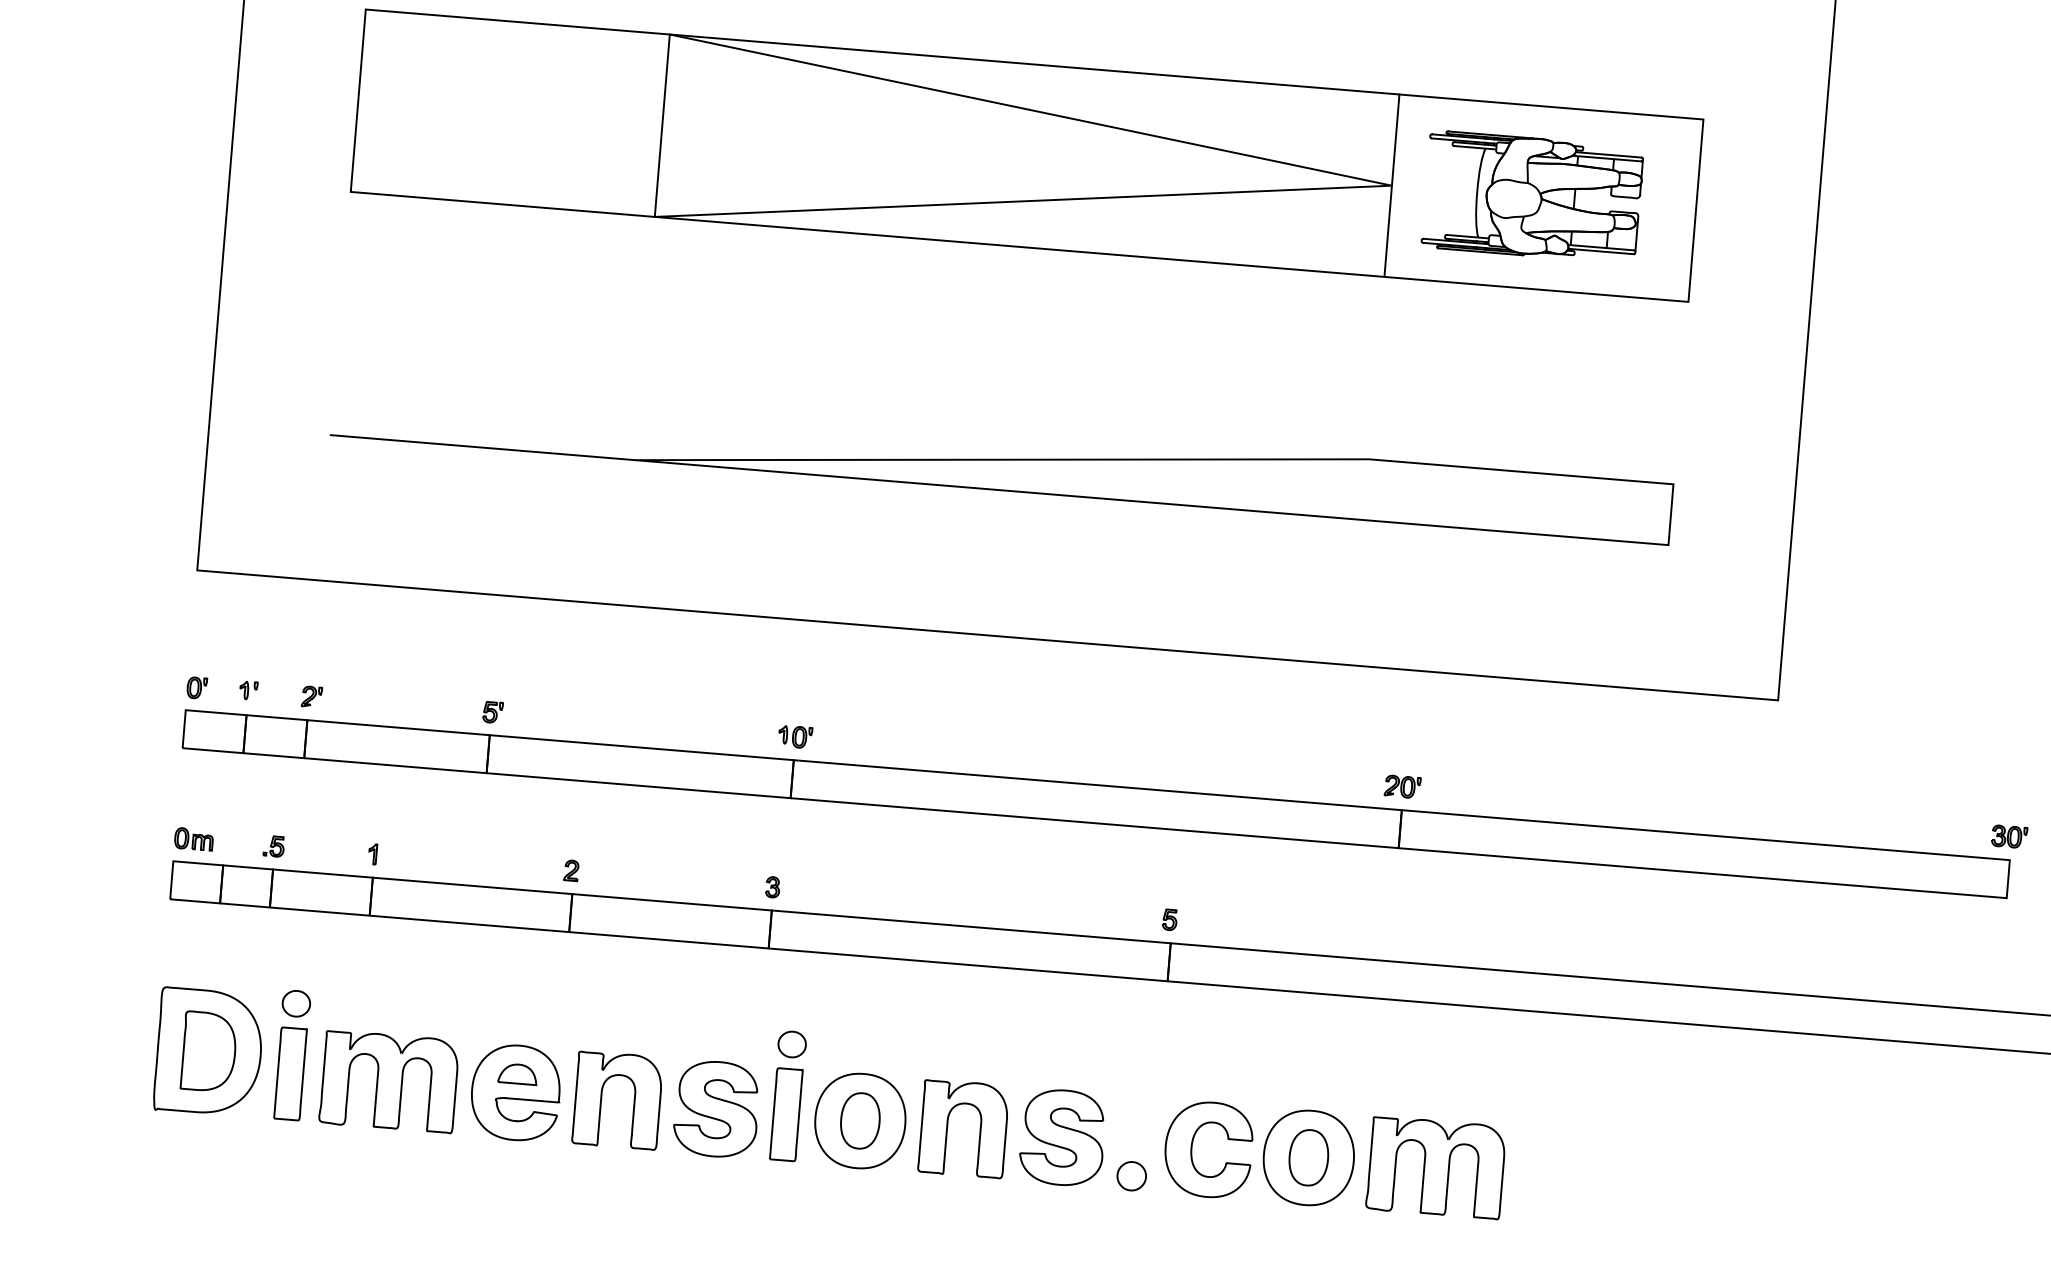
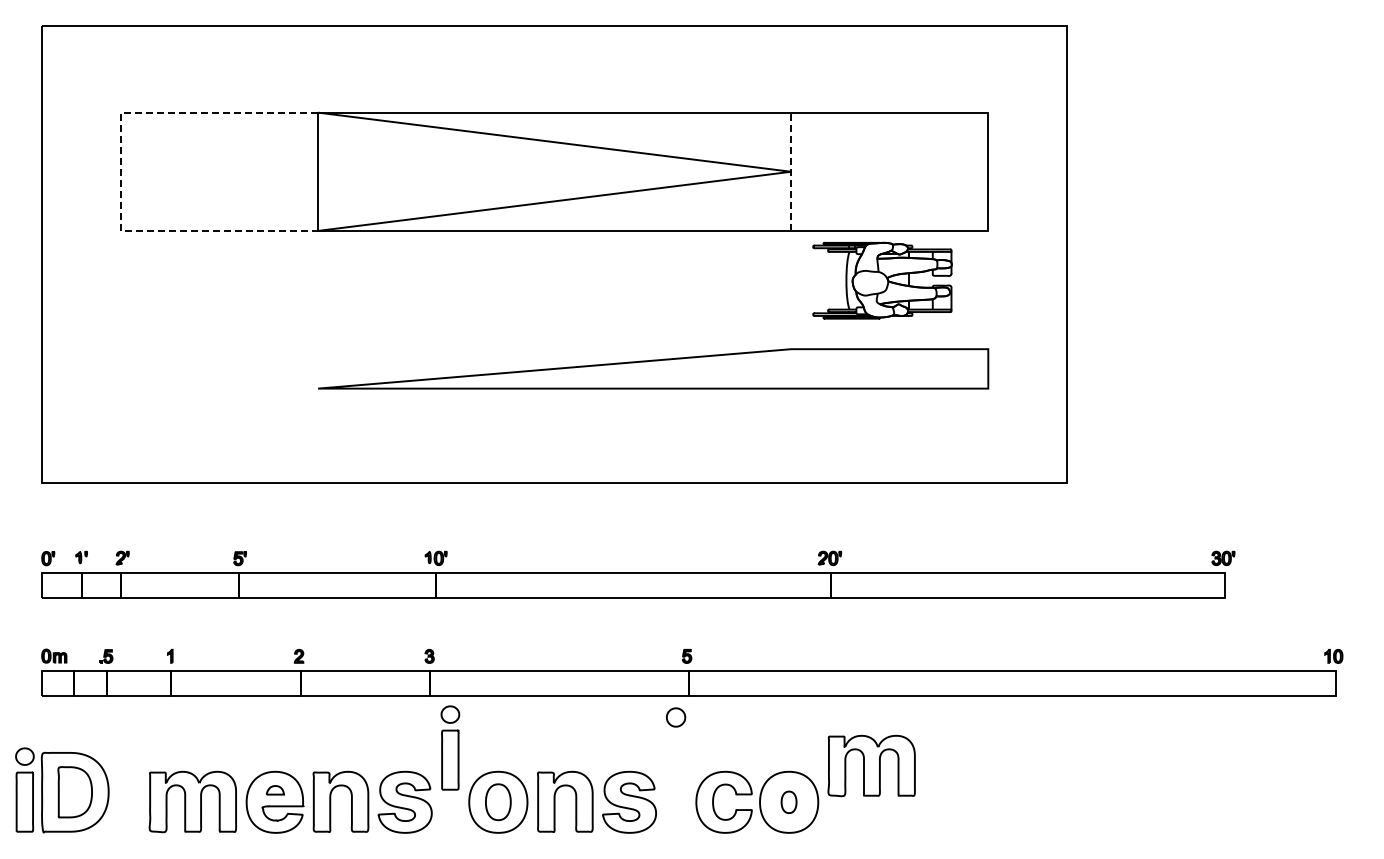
line: (357, 101) -> (120, 172), solid -> dashed
line: (1392, 185) -> (791, 171), solid -> dashed
part: (1532, 196) -> (882, 280), moved
line: (482, 447) -> (219, 388), removed
part: (291, 1054) -> (24, 789), moved
part: (518, 1074) -> (275, 790), size x0.7
part: (788, 1095) -> (450, 747), moved
part: (1307, 1158) -> (788, 802), size x0.6
part: (1435, 1167) -> (871, 765), moved
part: (1132, 1176) -> (676, 717), moved

